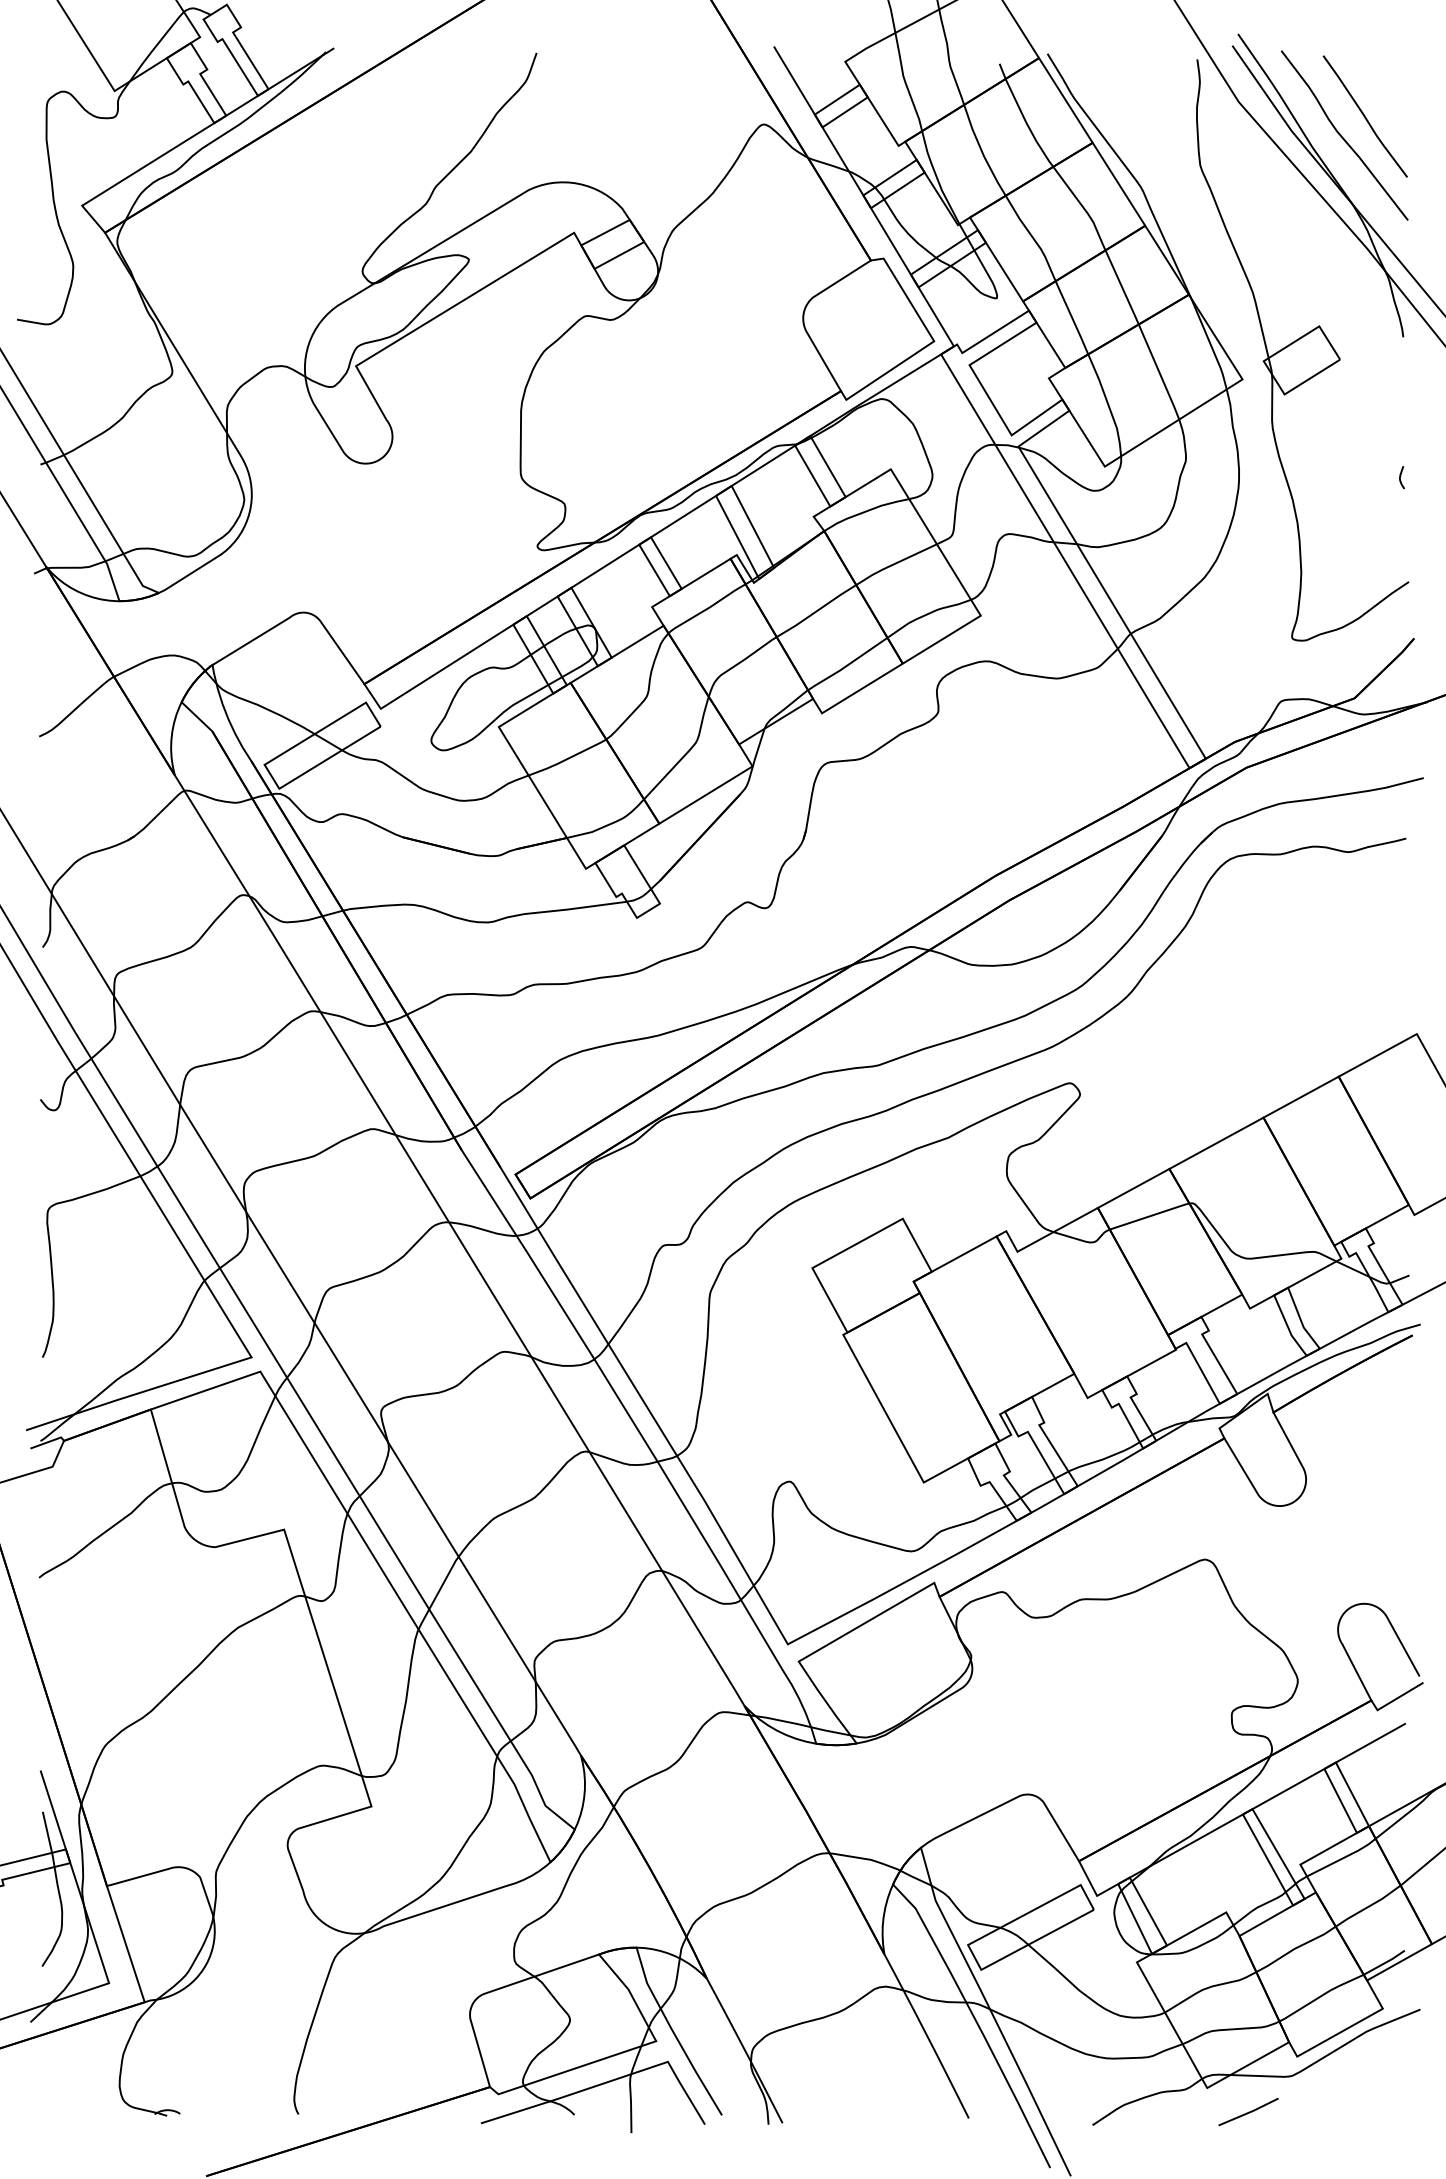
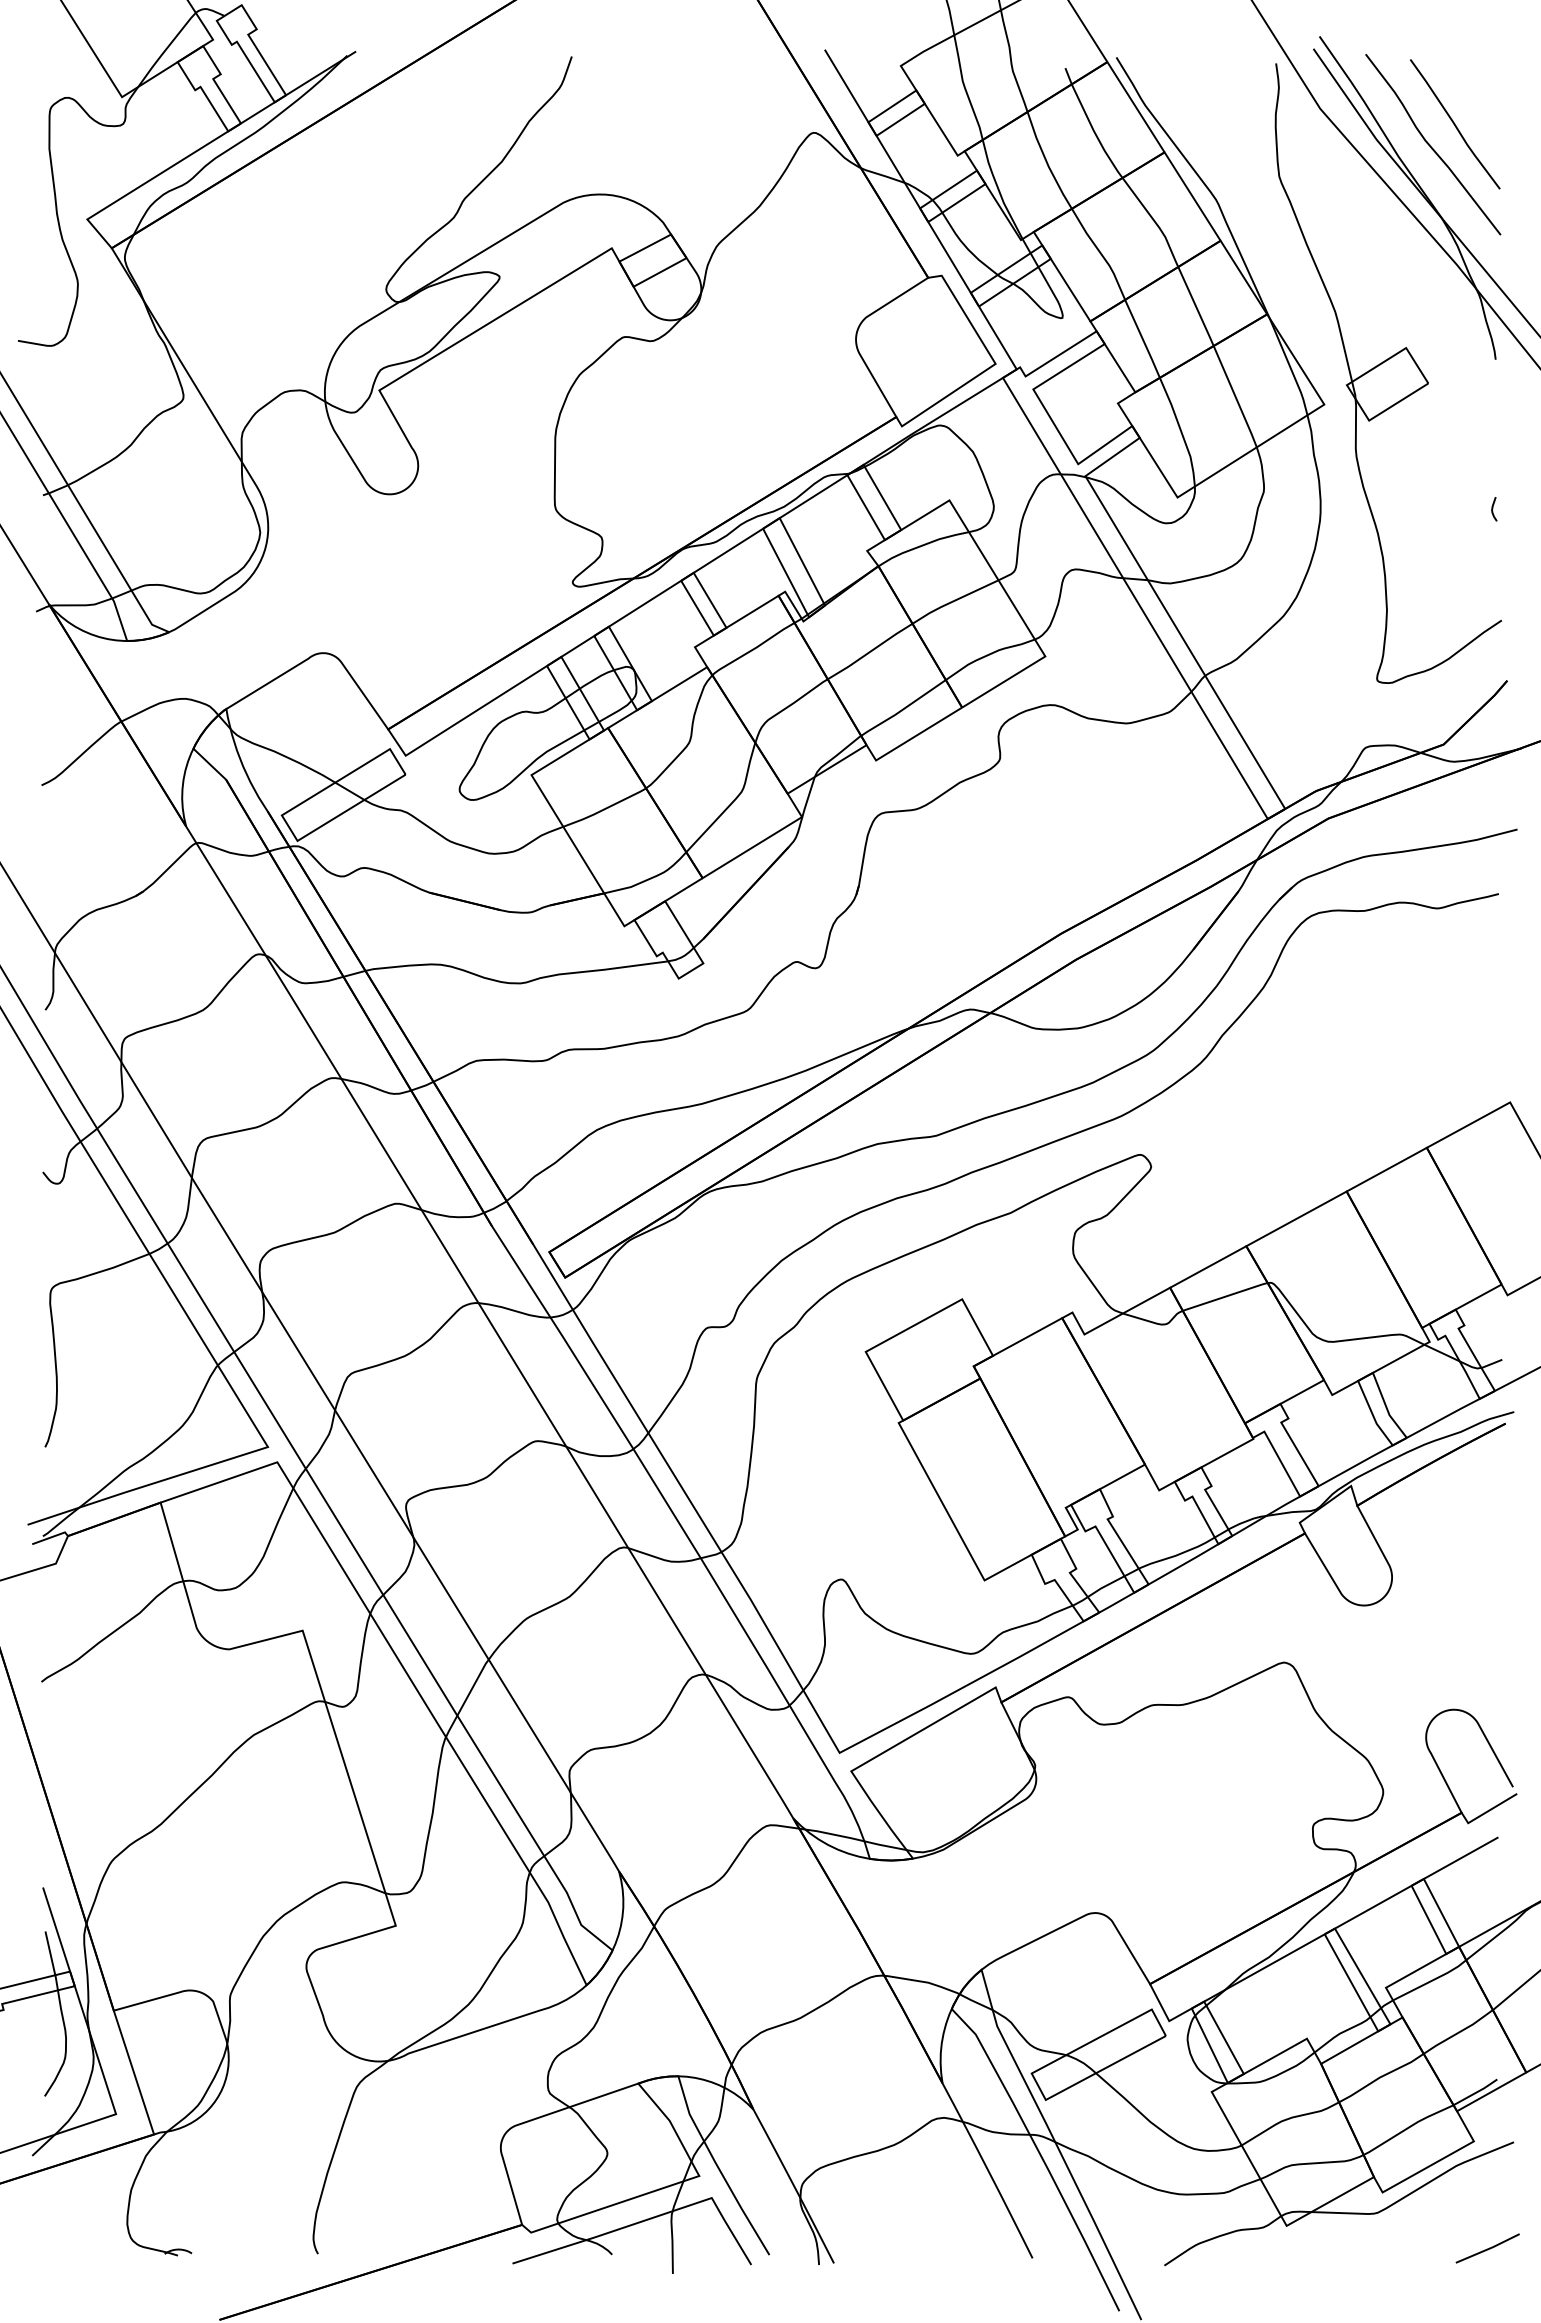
line: (1248, 2112) -> (1487, 2248), moved

